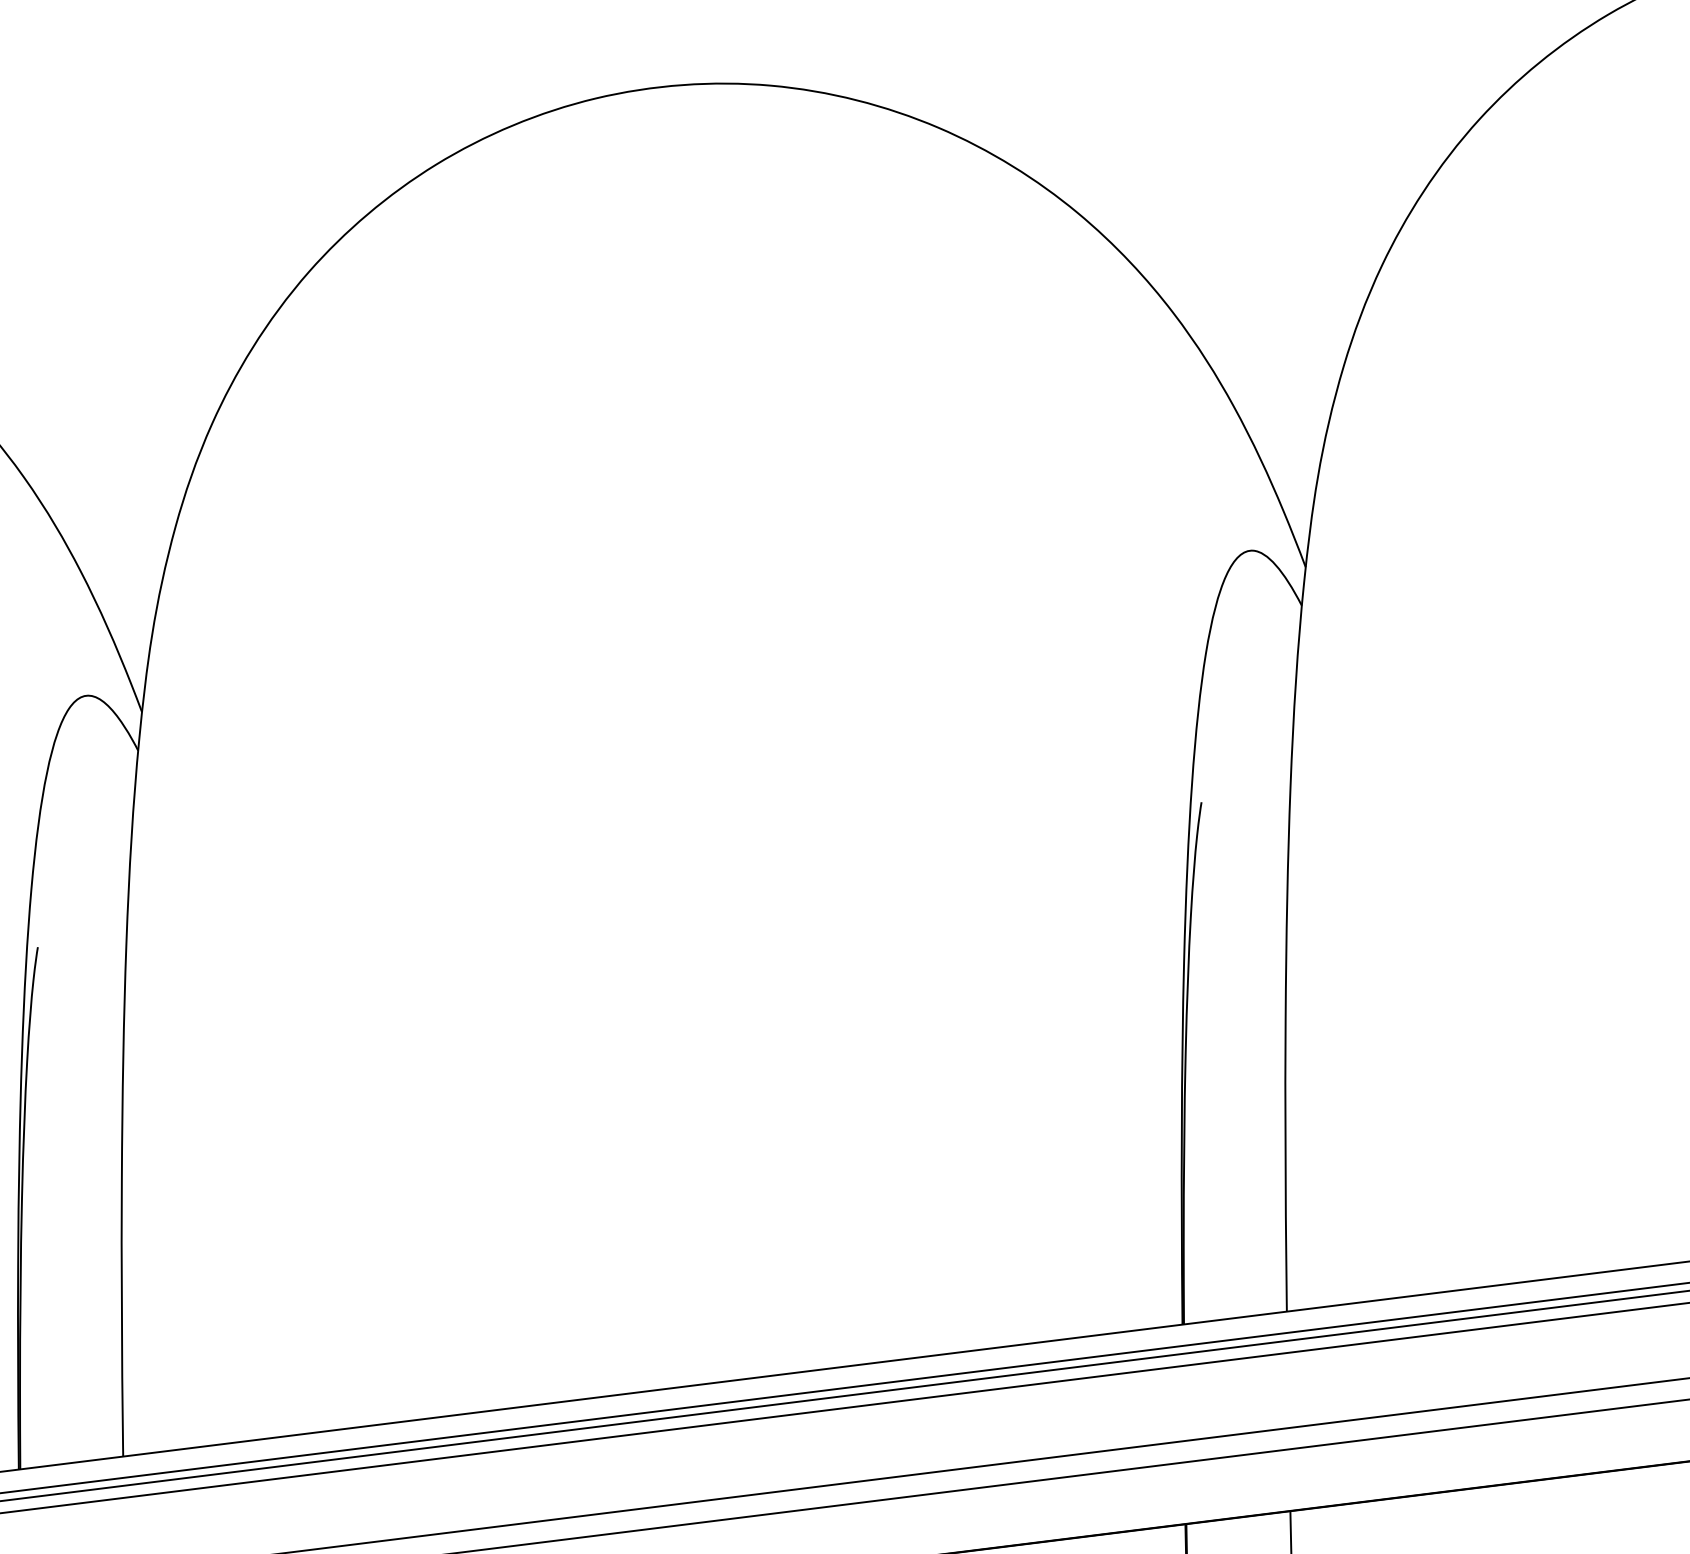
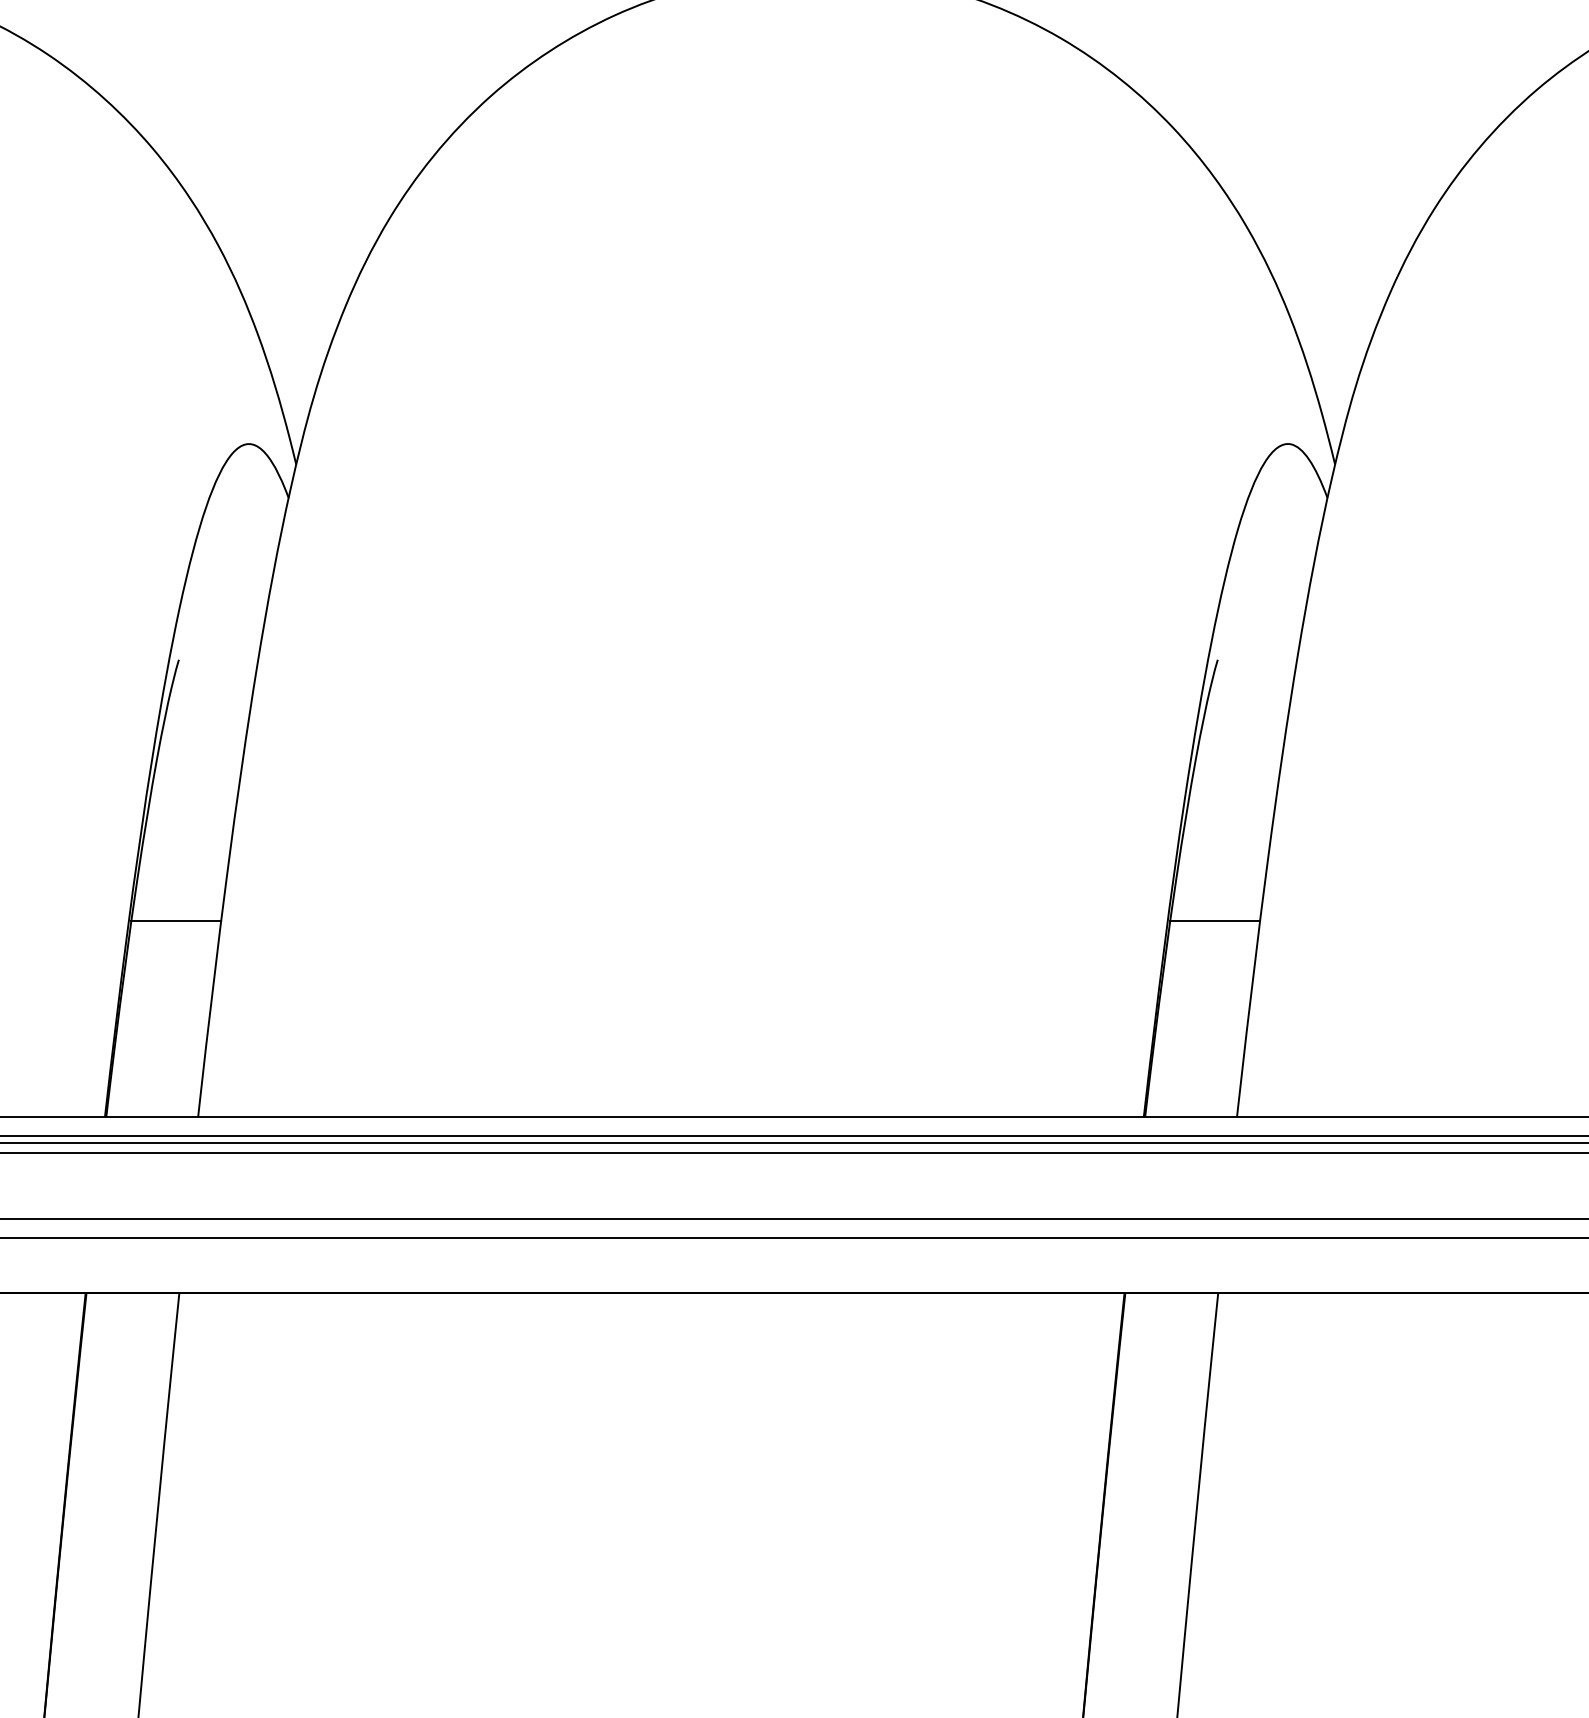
line: (1235, 1094) -> (1215, 920), added
line: (71, 1239) -> (176, 920), added

